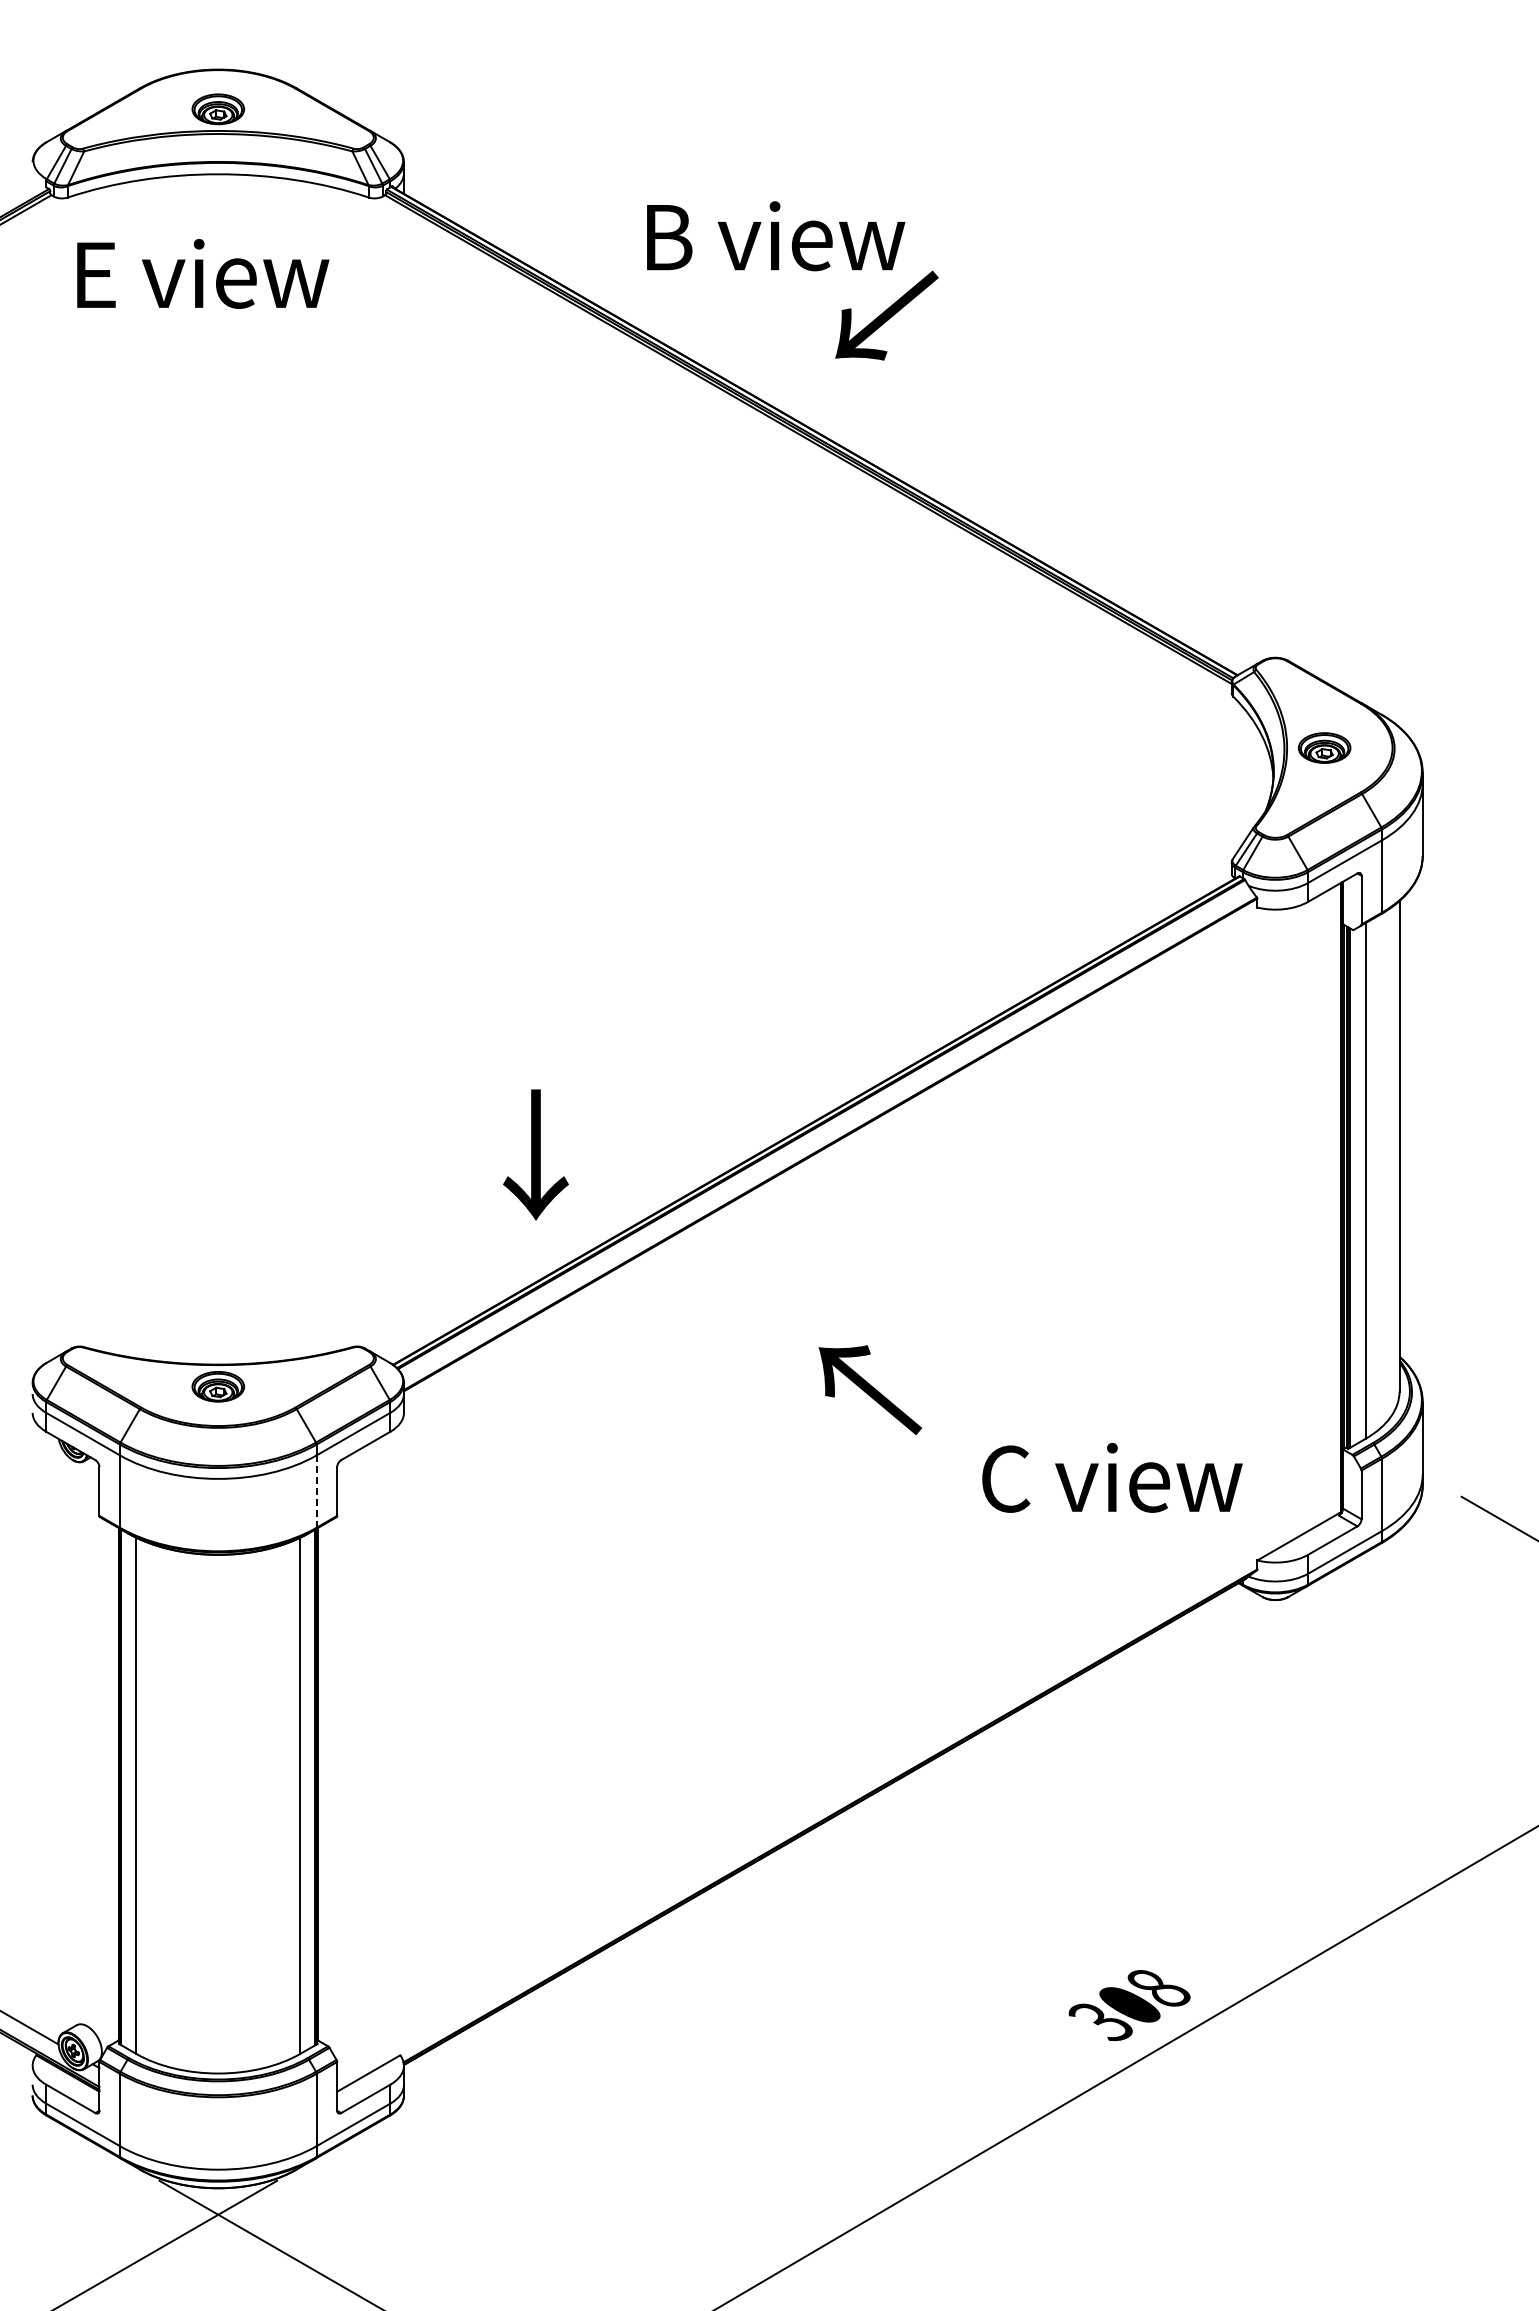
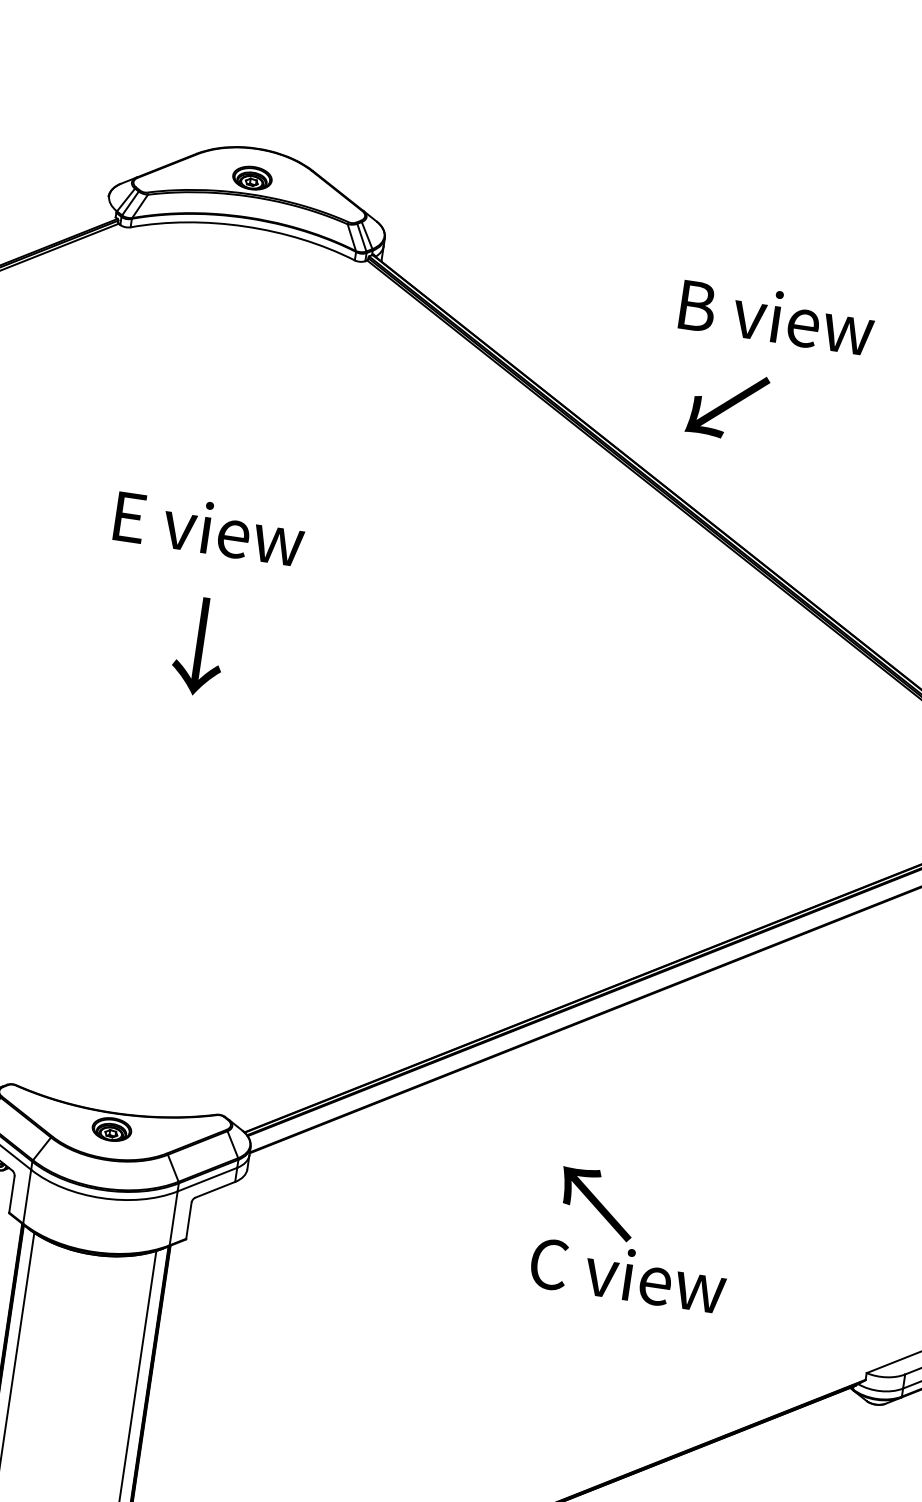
text: (776, 236) -> (777, 317), moved
text: (203, 273) -> (210, 528), moved
text: (535, 1154) -> (199, 646), moved
text: (1112, 1477) -> (628, 1274), moved
line: (316, 1491) -> (173, 1218), dashed -> solid

